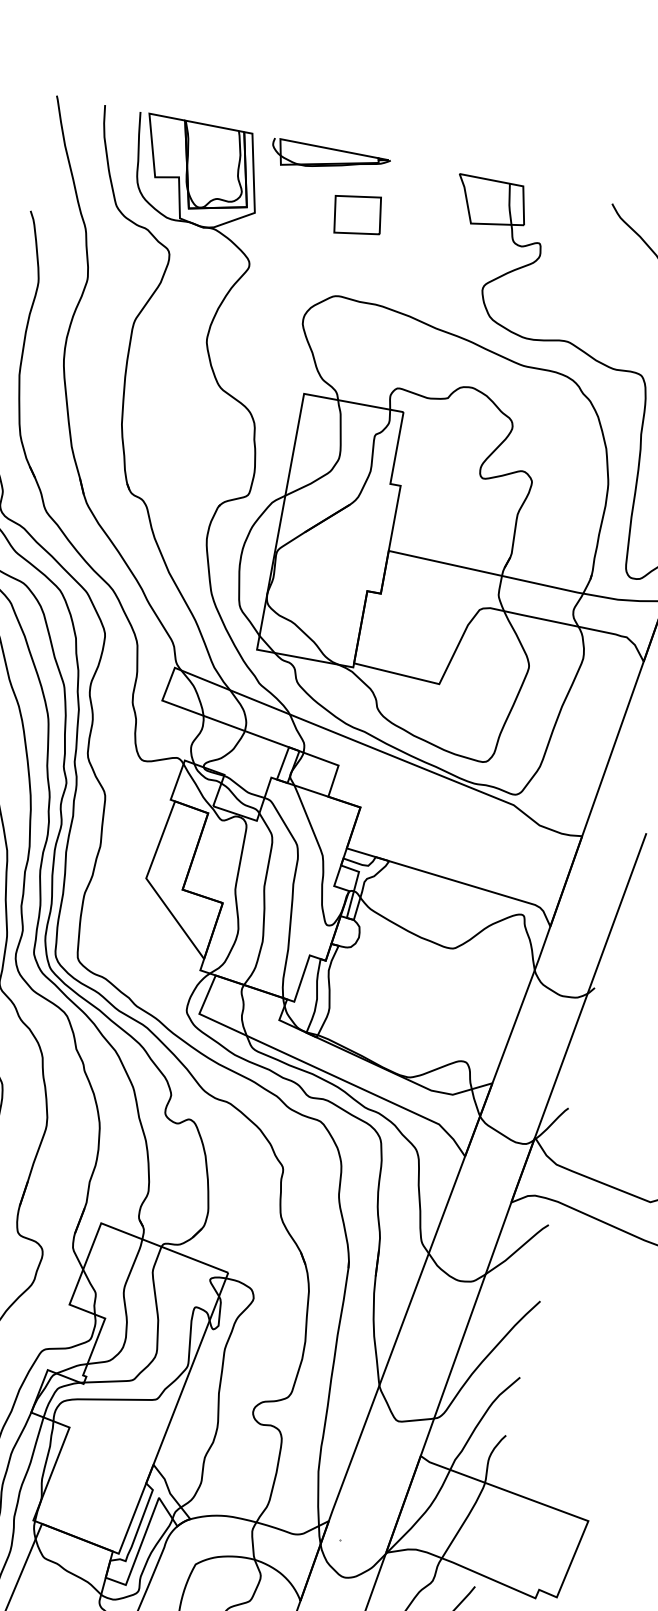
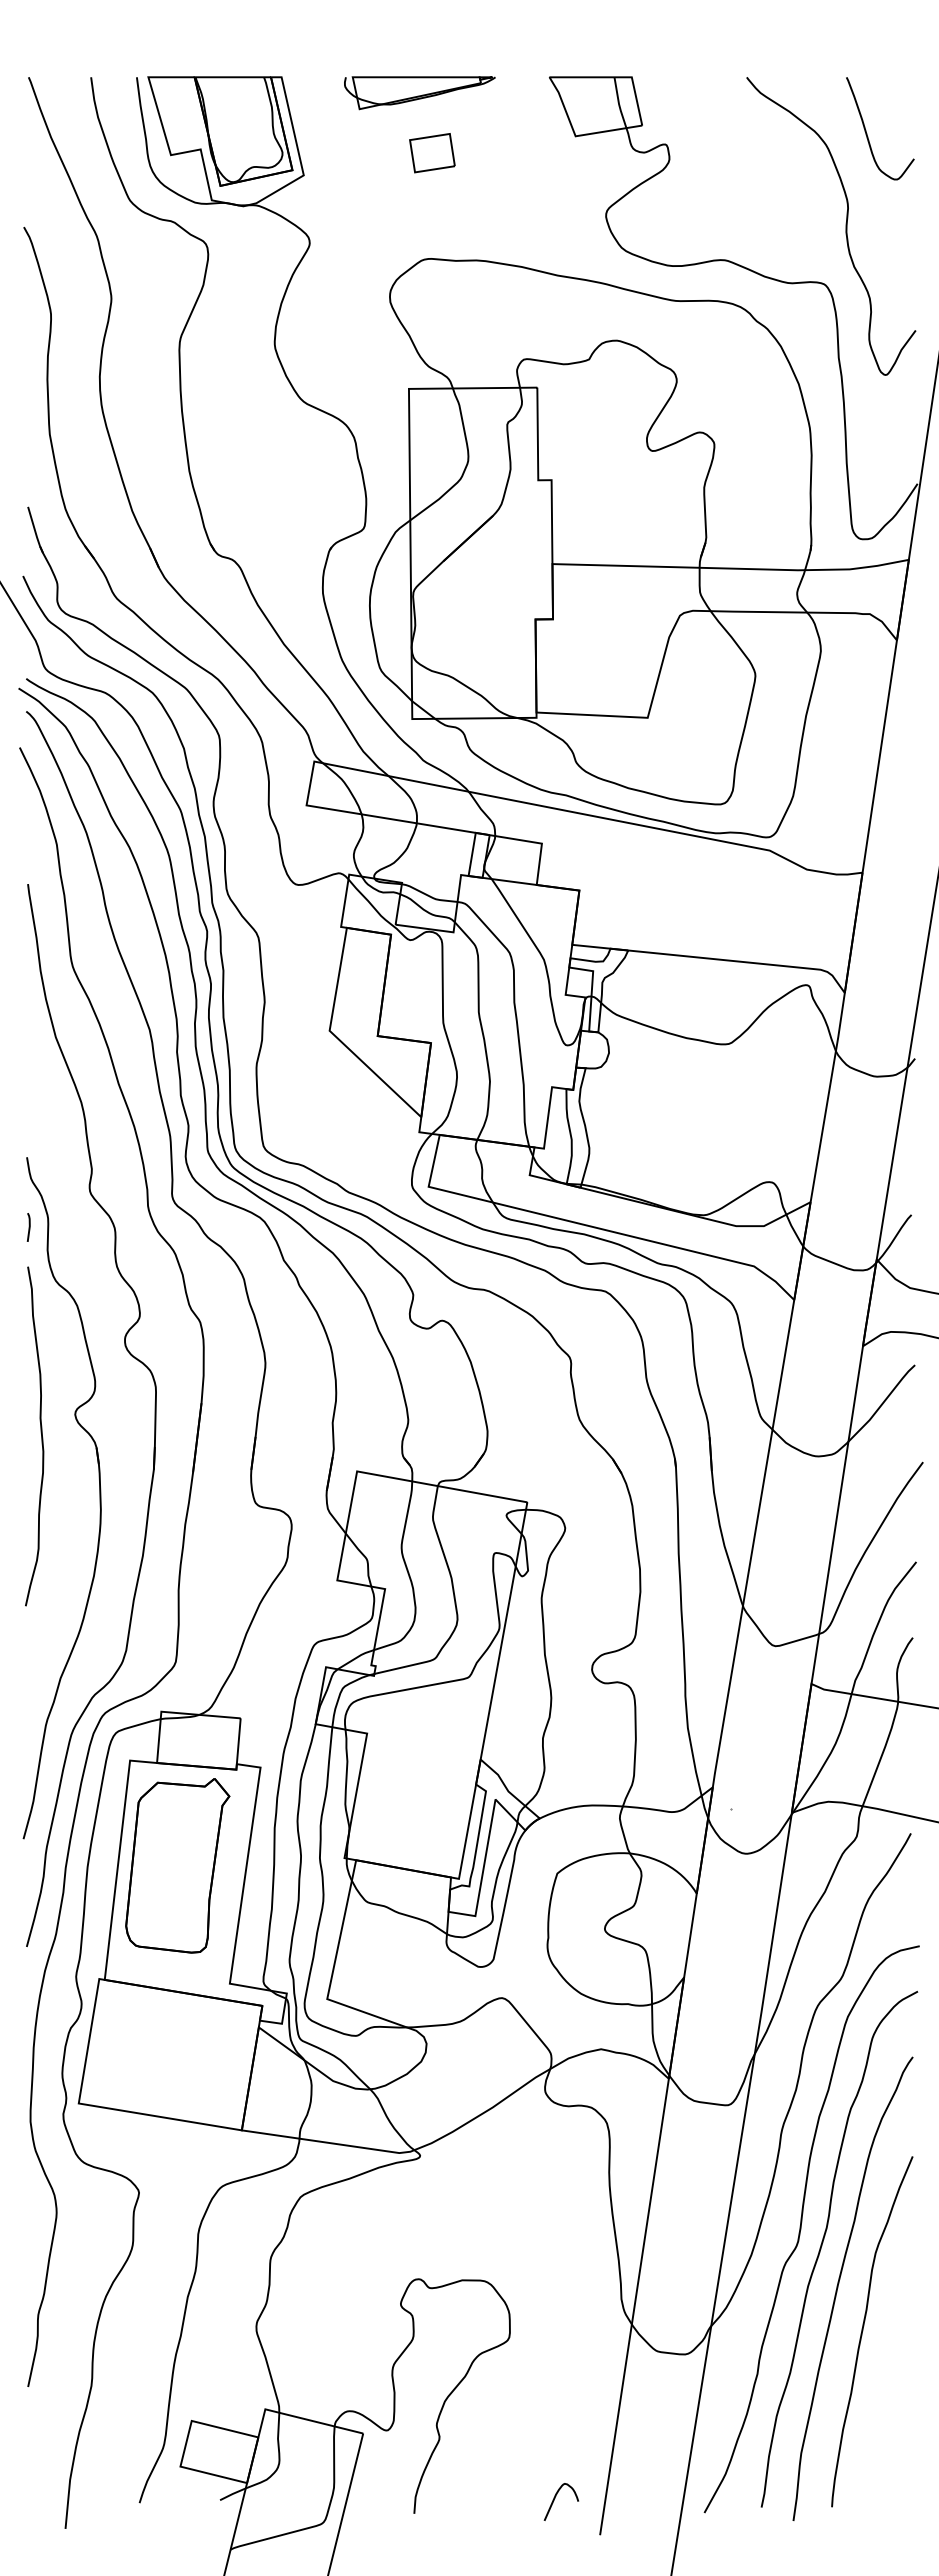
part: (329, 161) -> (419, 93), moved
part: (357, 214) -> (432, 152), size x0.7

